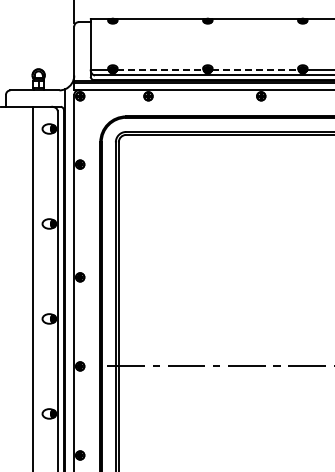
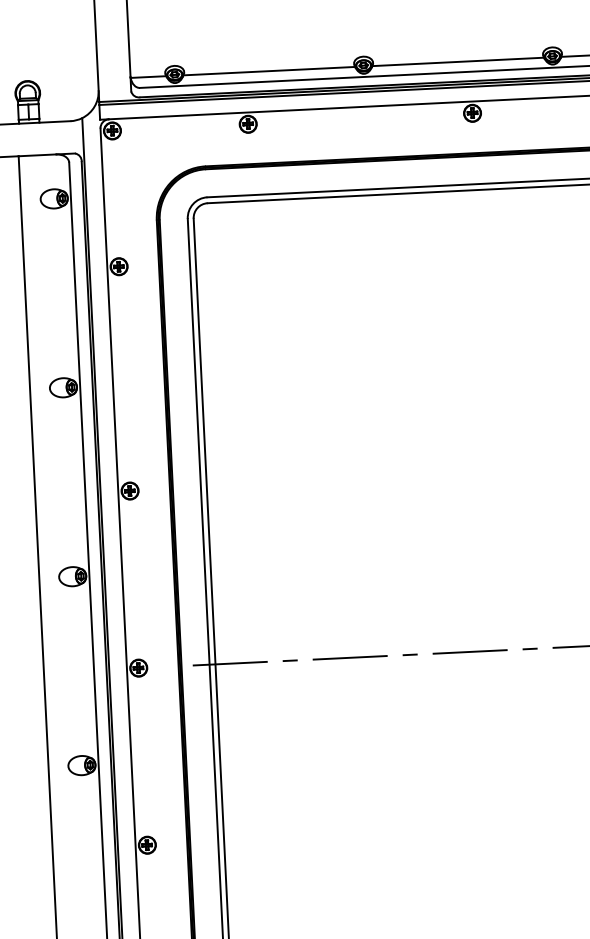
line: (160, 70) -> (269, 71), dashed -> solid
line: (255, 70) -> (458, 62), dashed -> solid

